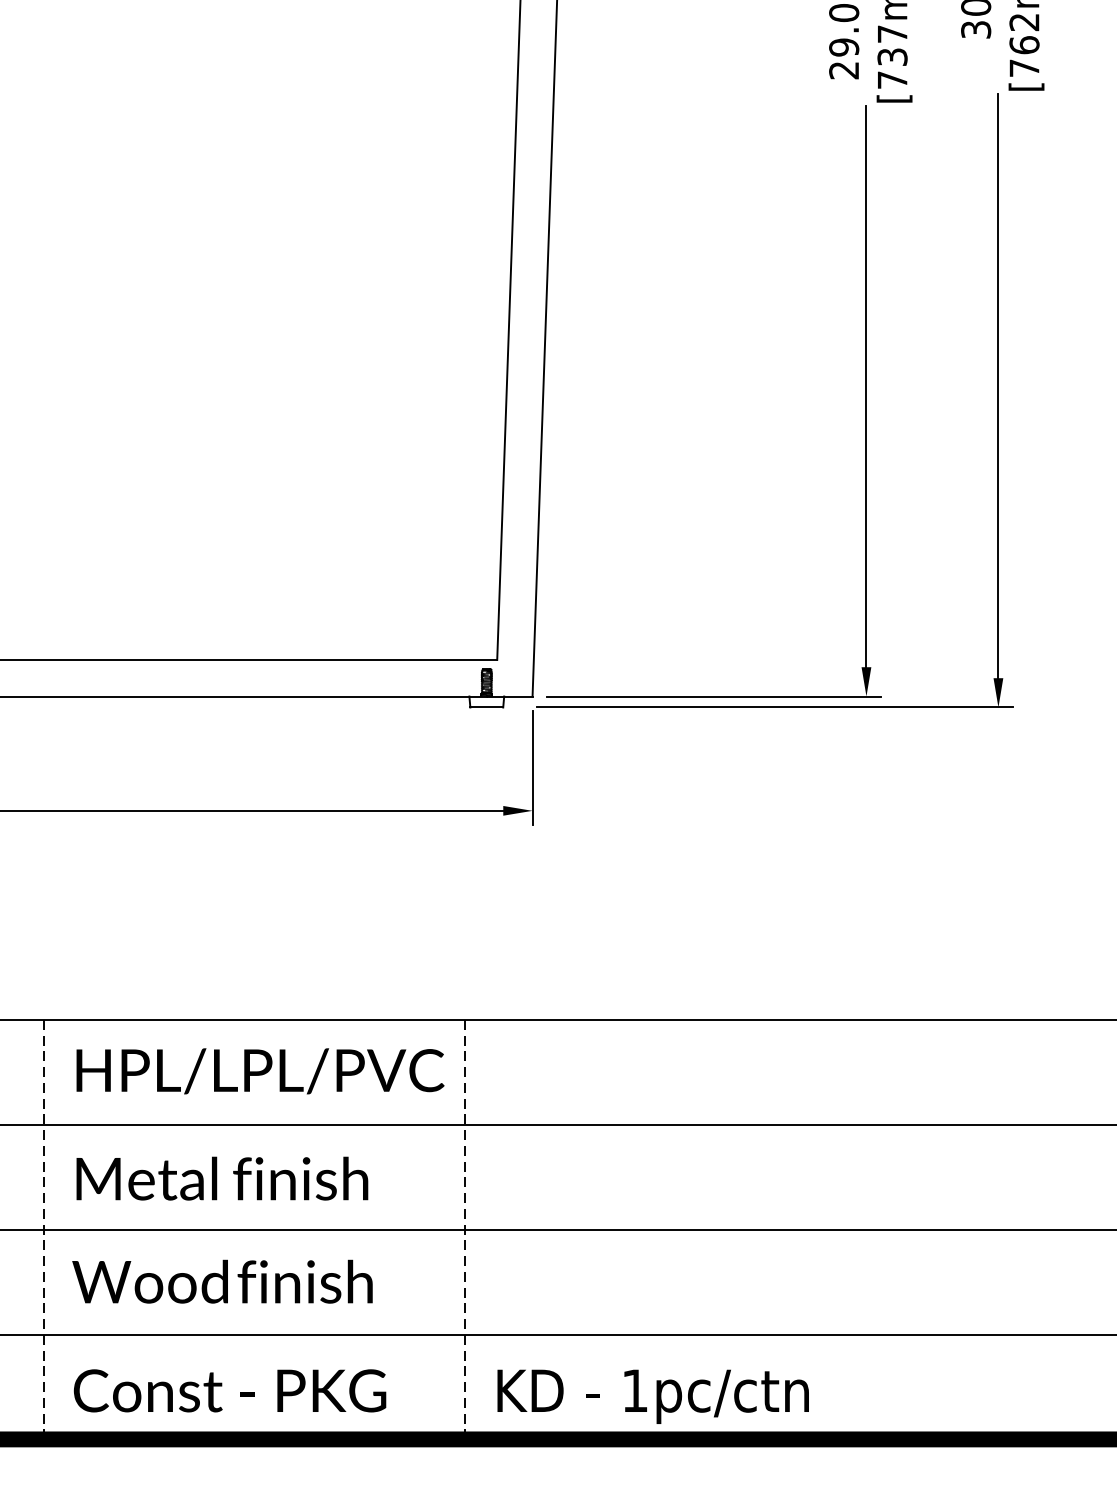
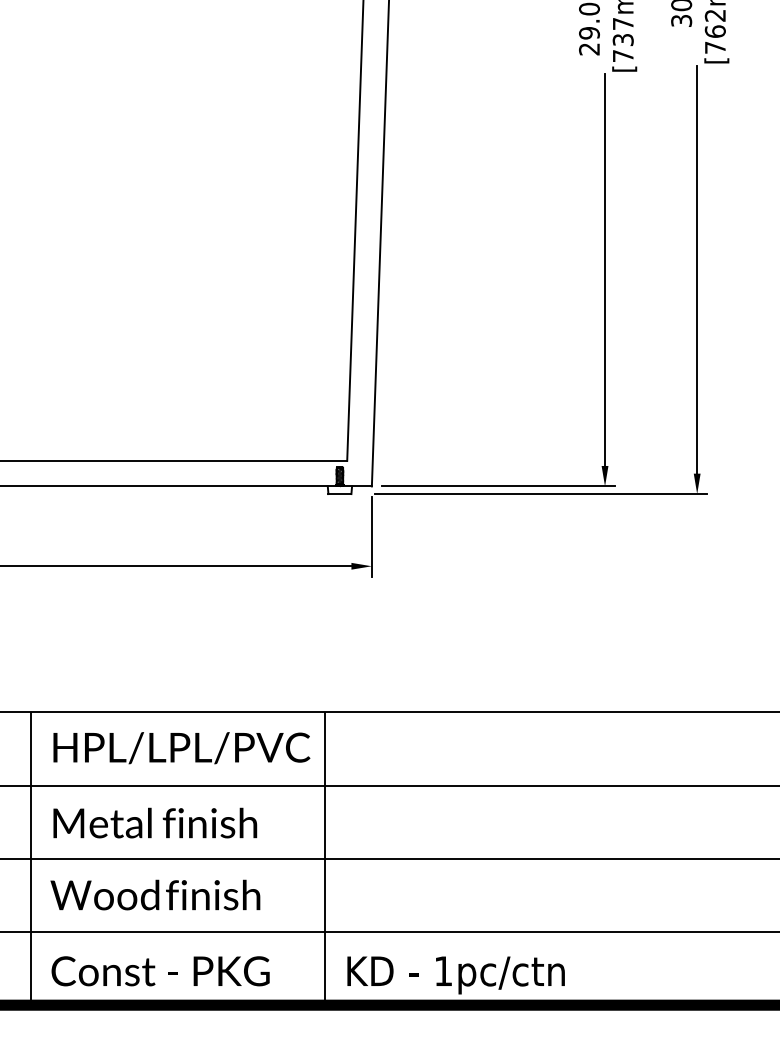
line: (43, 1229) -> (30, 858), dashed -> solid
line: (466, 1229) -> (325, 858), dashed -> solid

